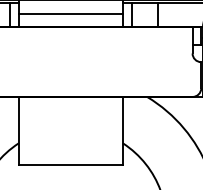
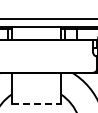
line: (70, 15) -> (36, 34), removed
line: (70, 165) -> (36, 104), solid -> dashed

